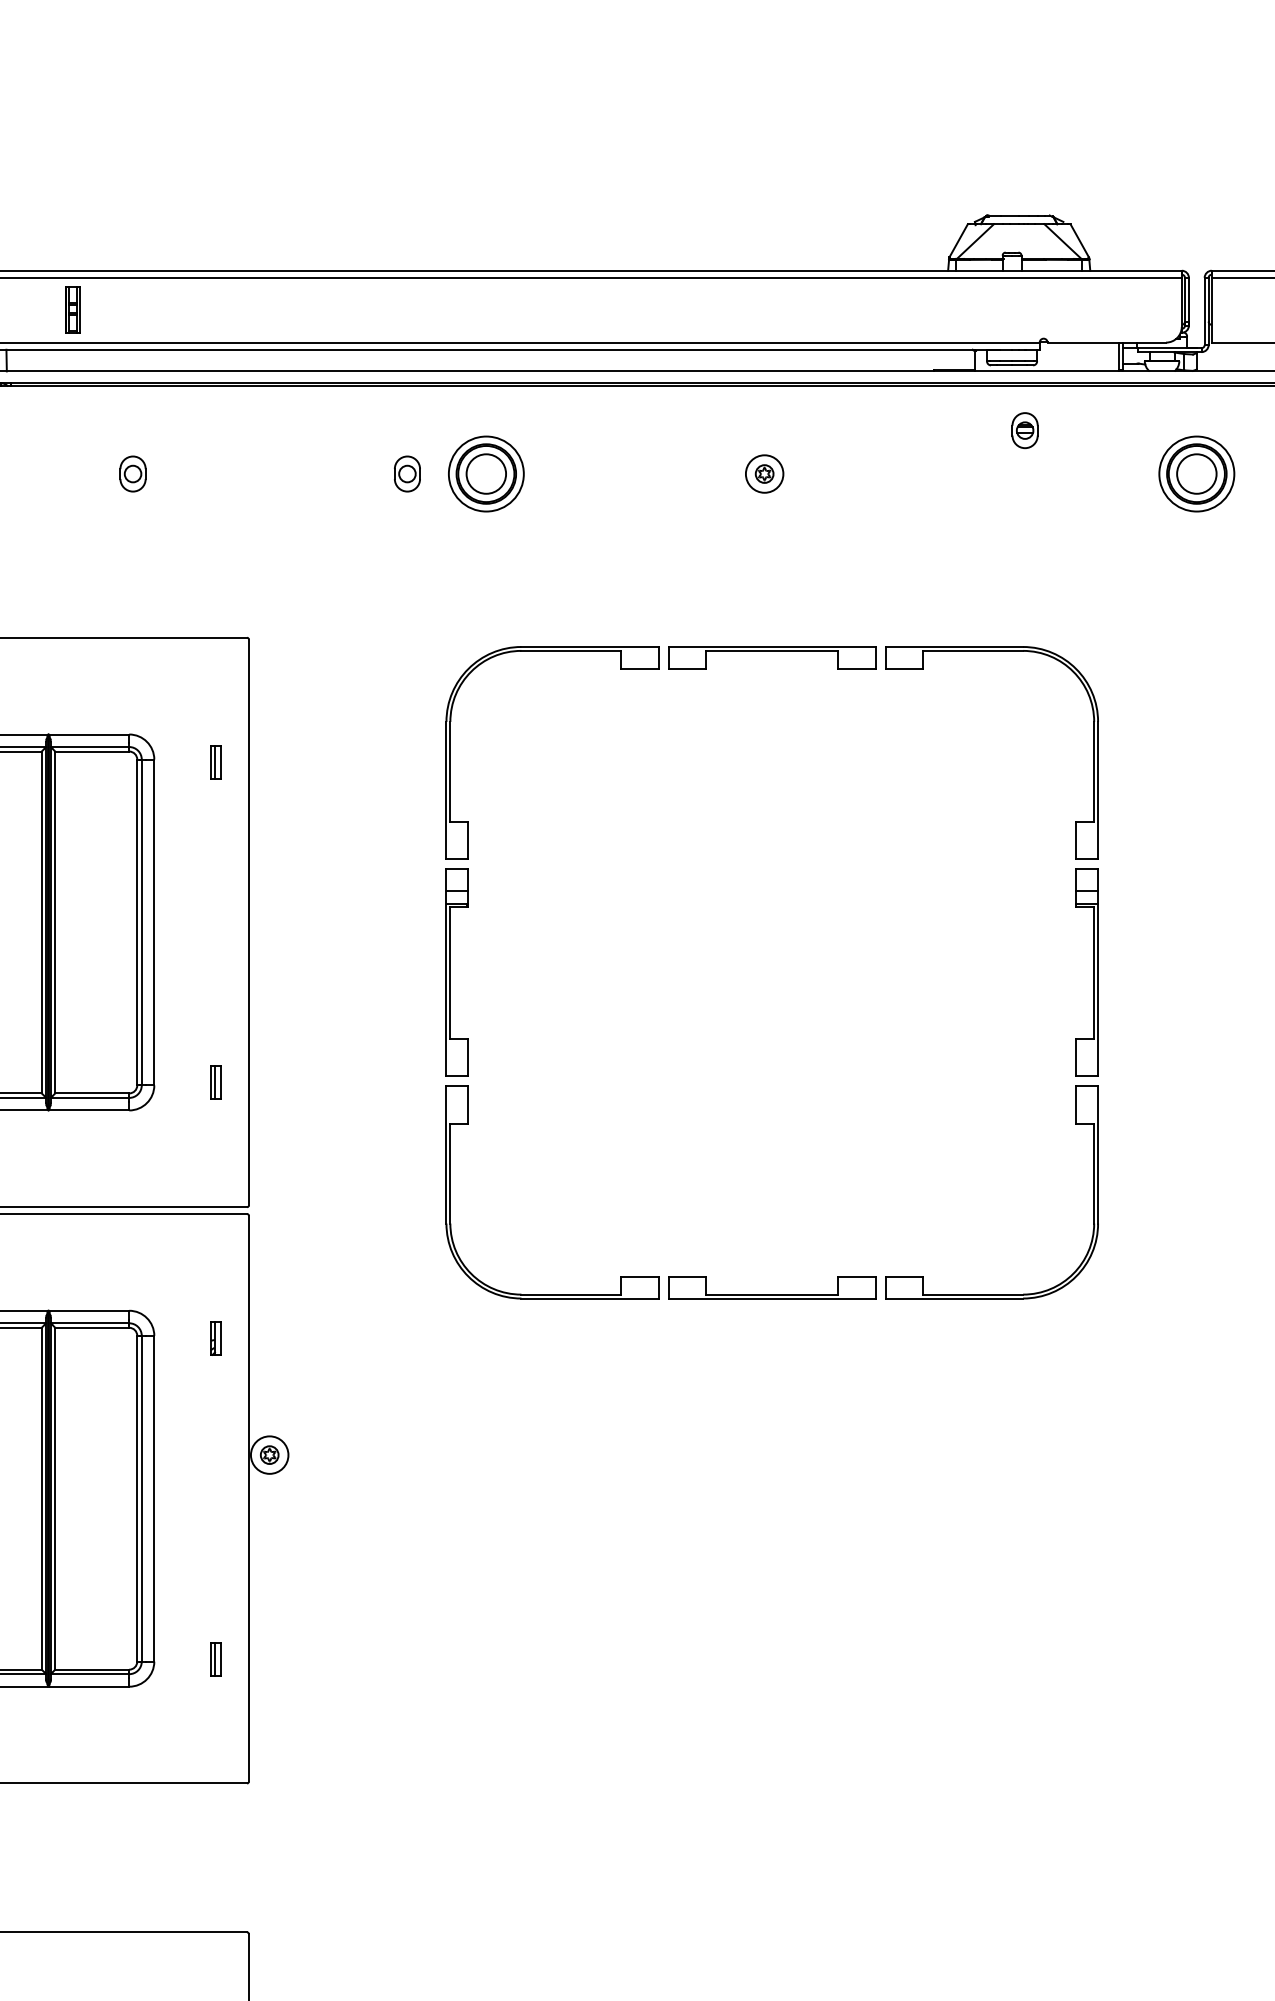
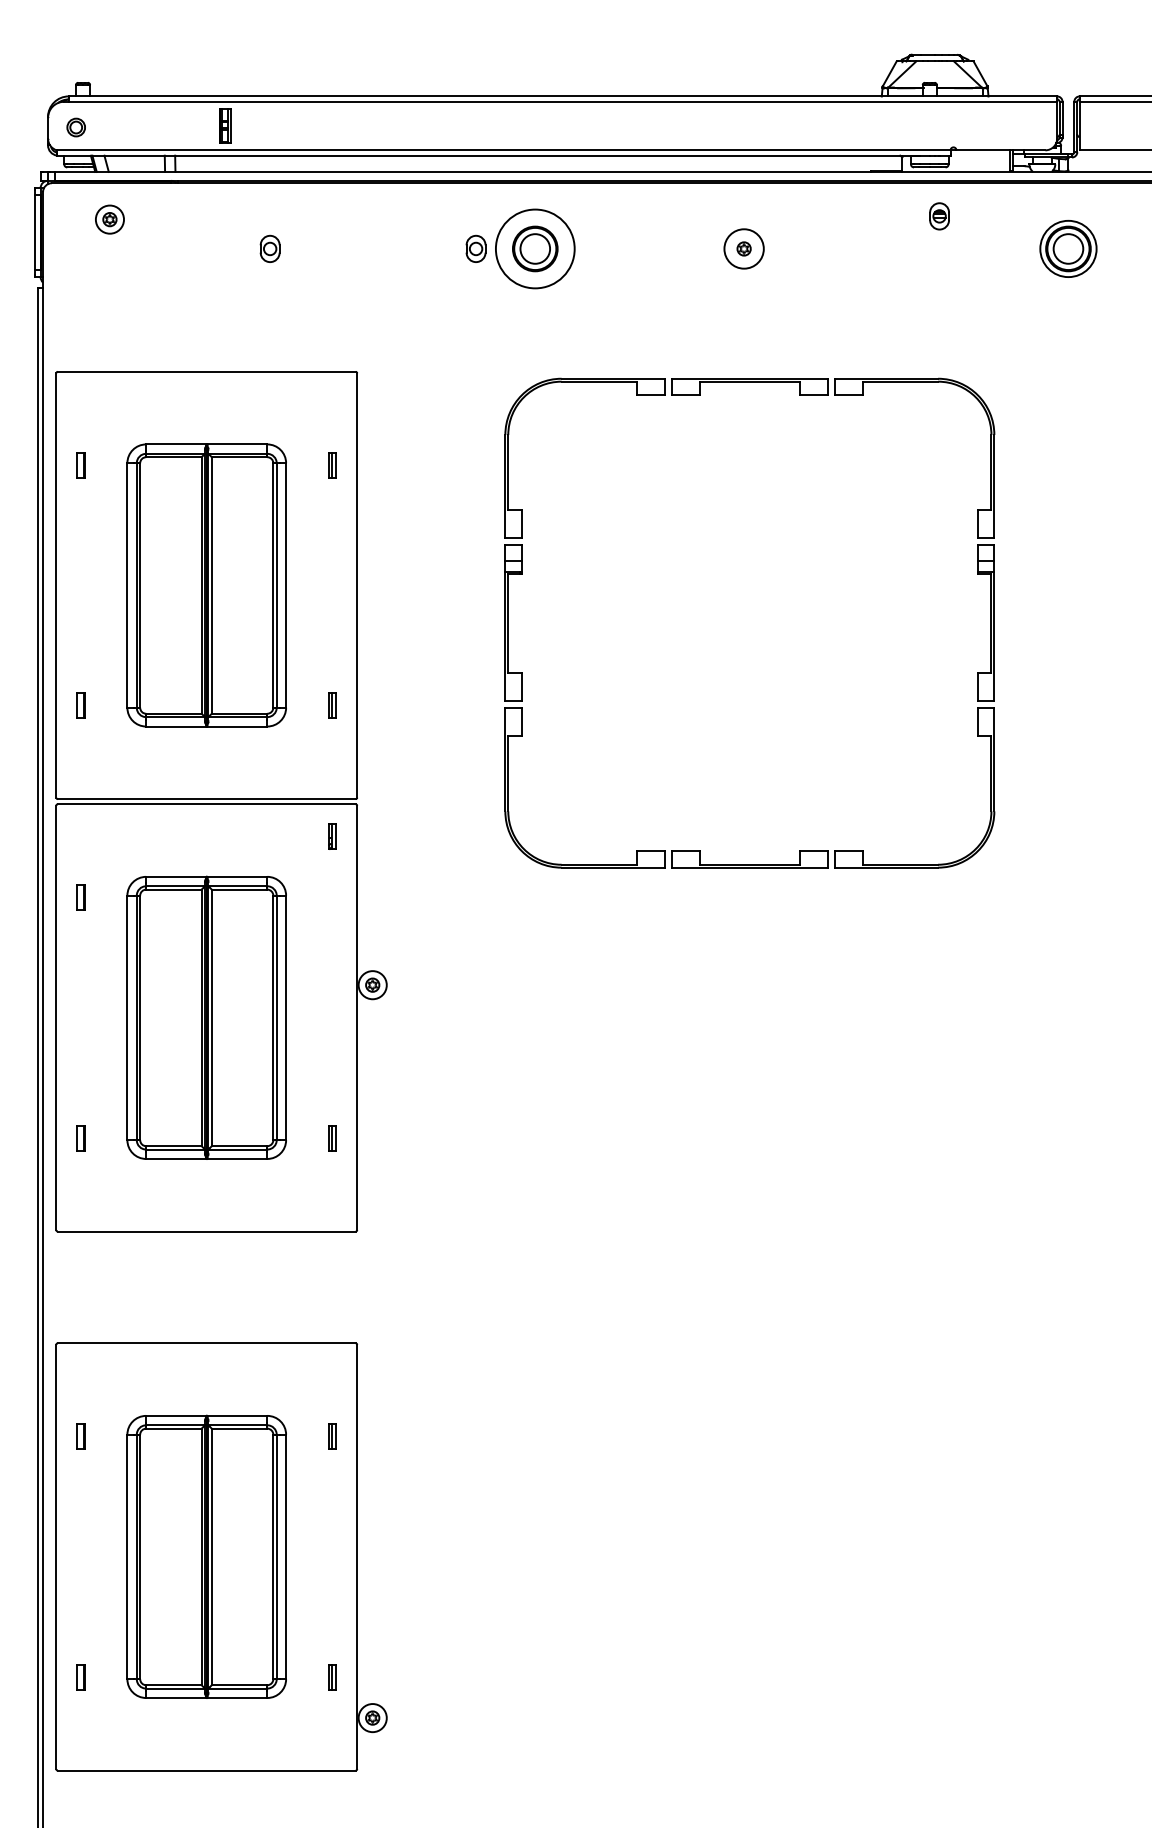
circle: (486, 473) -> (535, 248), size x1.4
circle: (765, 473) -> (744, 248), size x1.4
part: (216, 1338) -> (332, 836), moved

